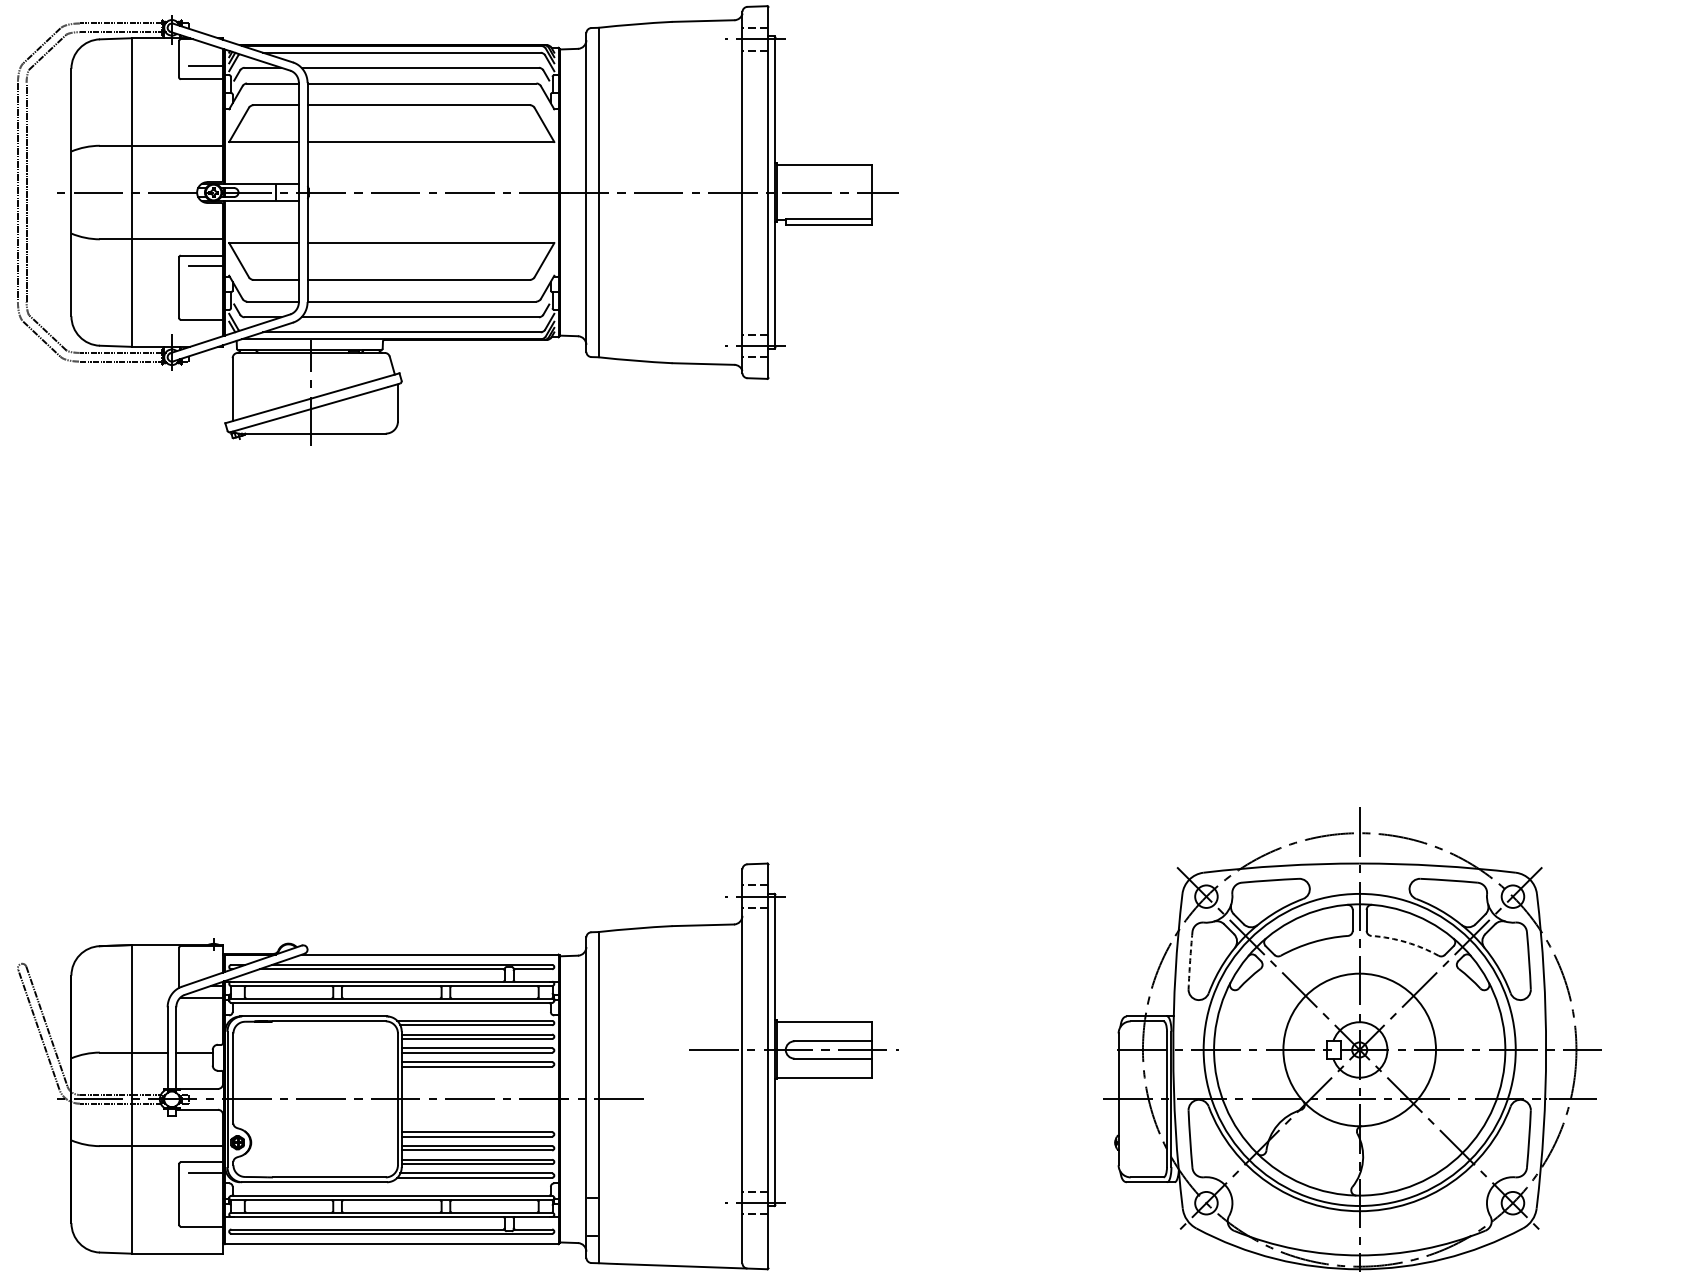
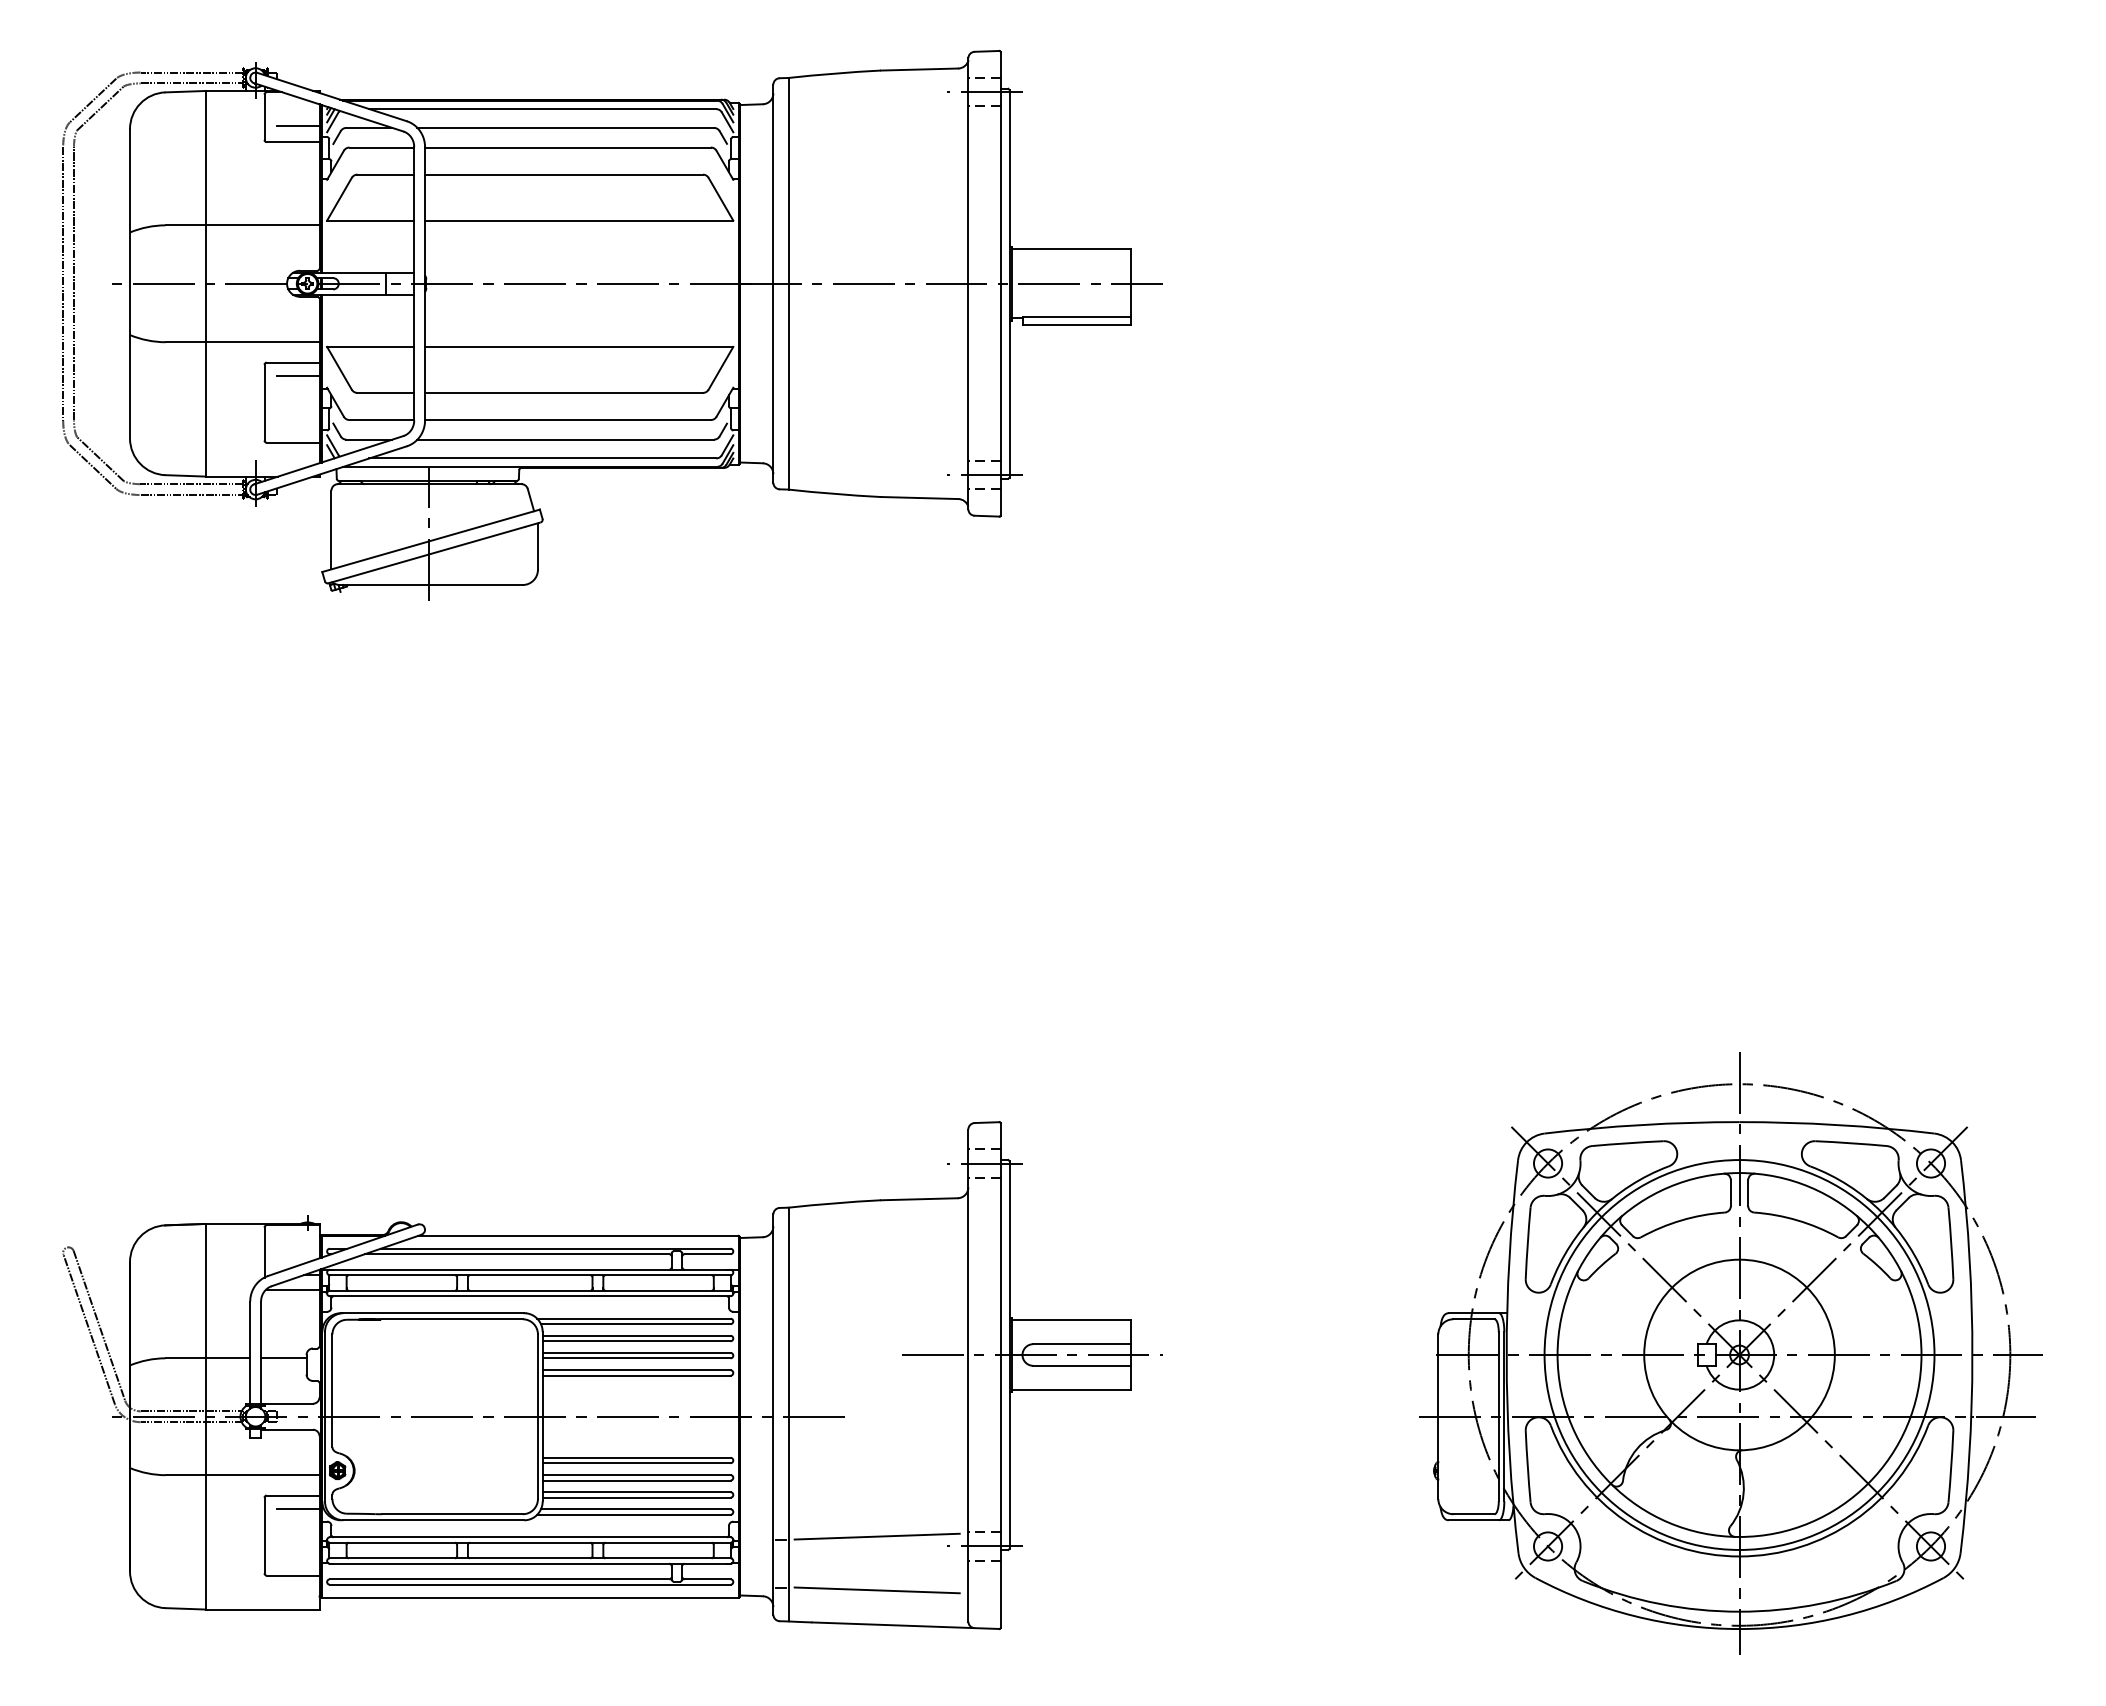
arc: (1406, 942) -> (1797, 1220), dashed -> solid
arc: (1189, 960) -> (1527, 1243), dashed -> solid
line: (668, 1195) -> (876, 1536), added
line: (668, 1238) -> (876, 1590), added

